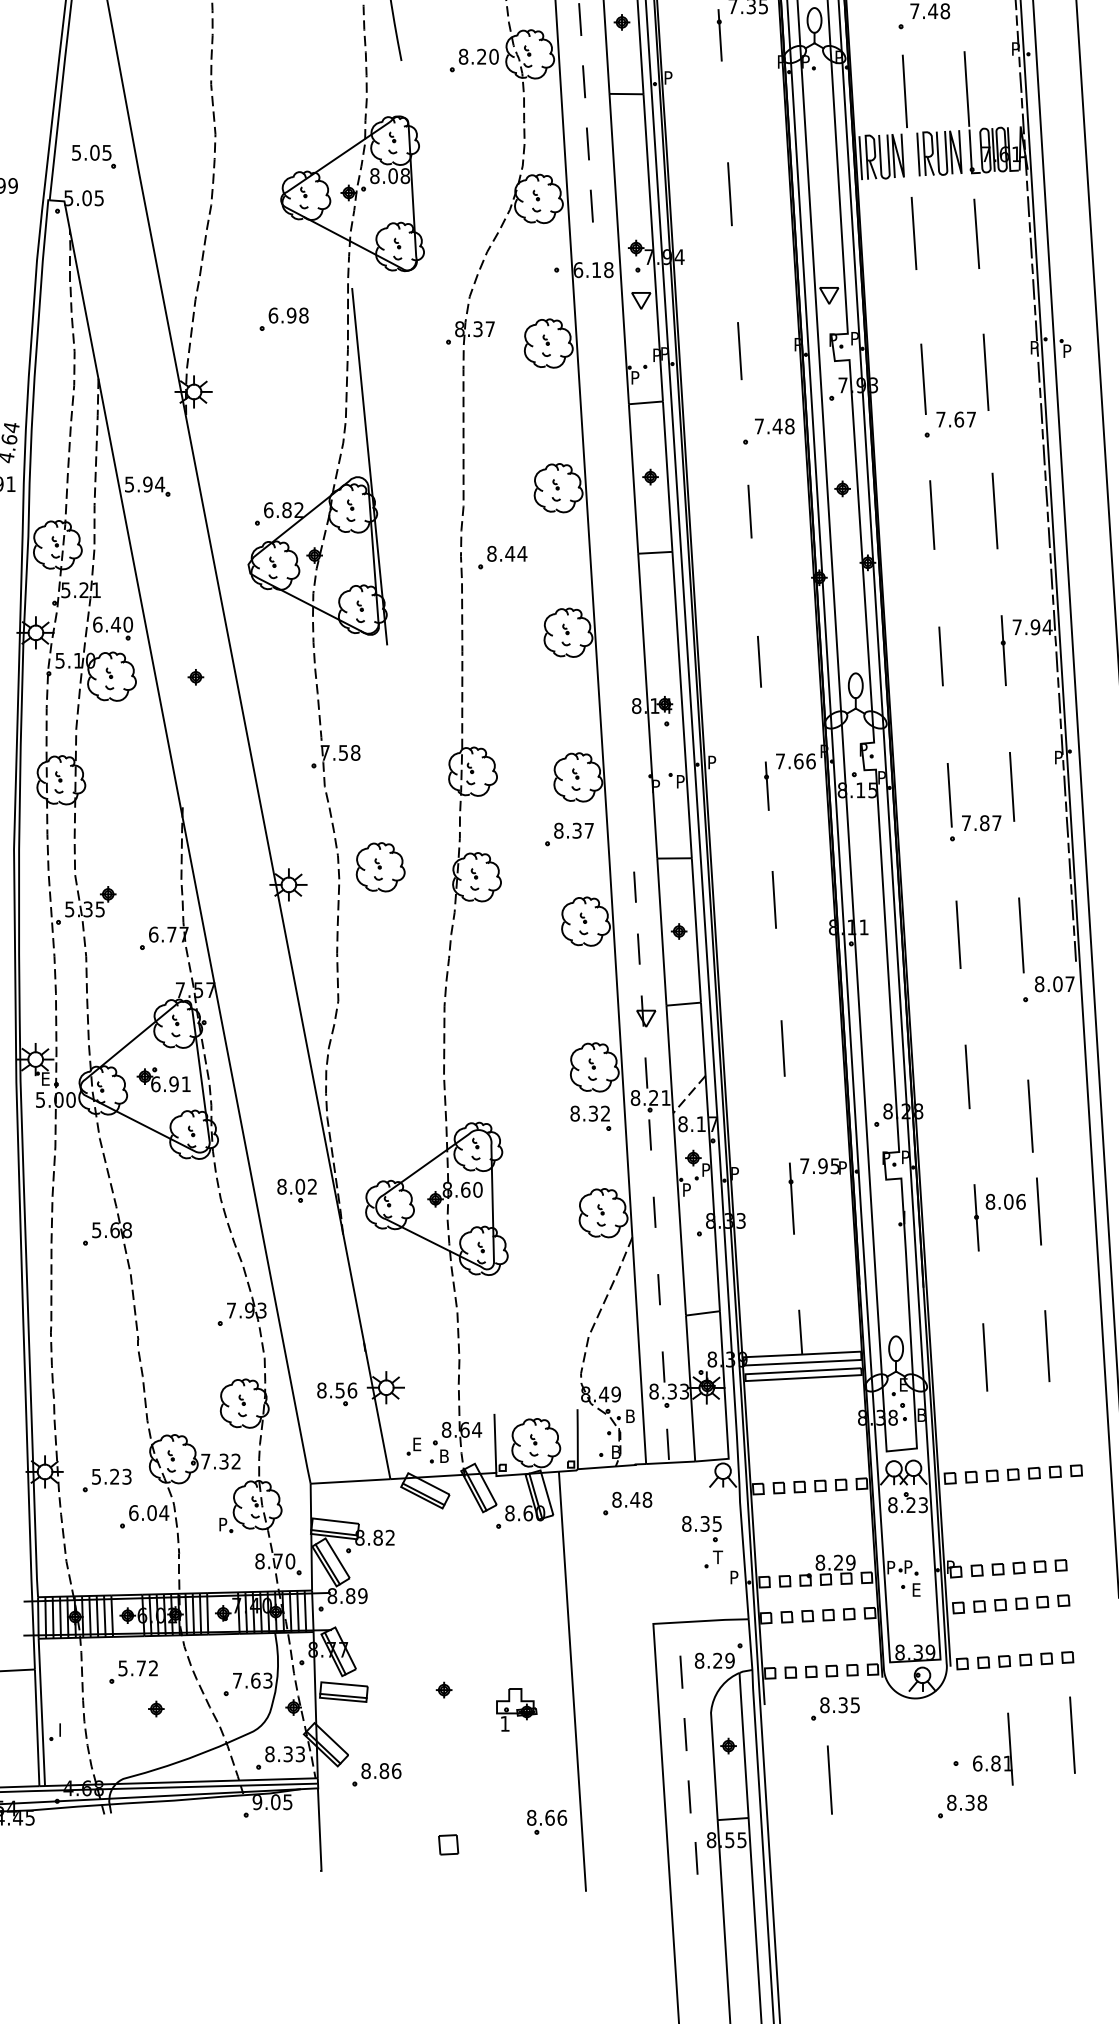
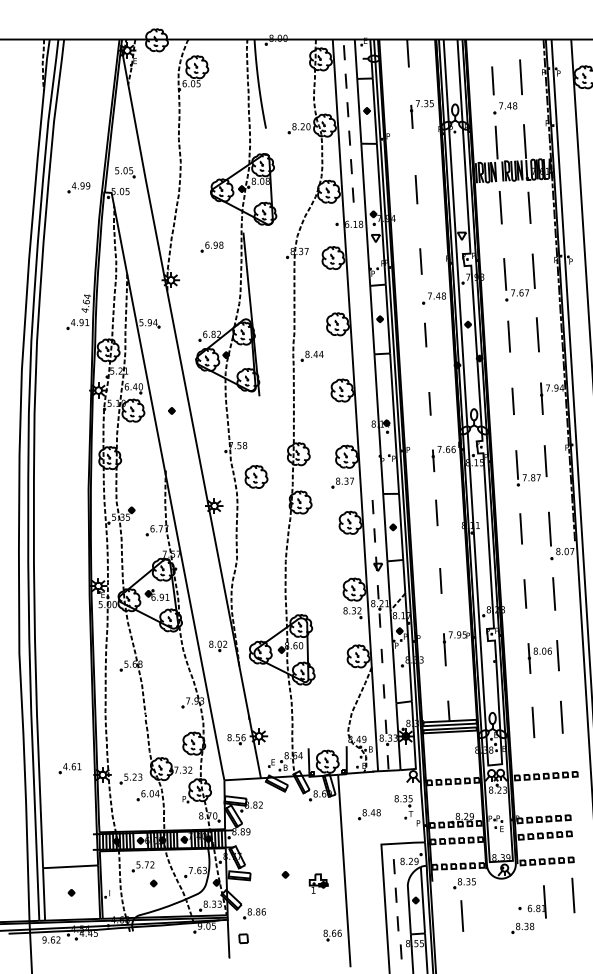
part: (380, 866) -> (256, 476), moved
line: (1031, 1115) -> (554, 593), moved
part: (627, 1503) -> (369, 814), moved
part: (448, 1844) -> (243, 938), moved

